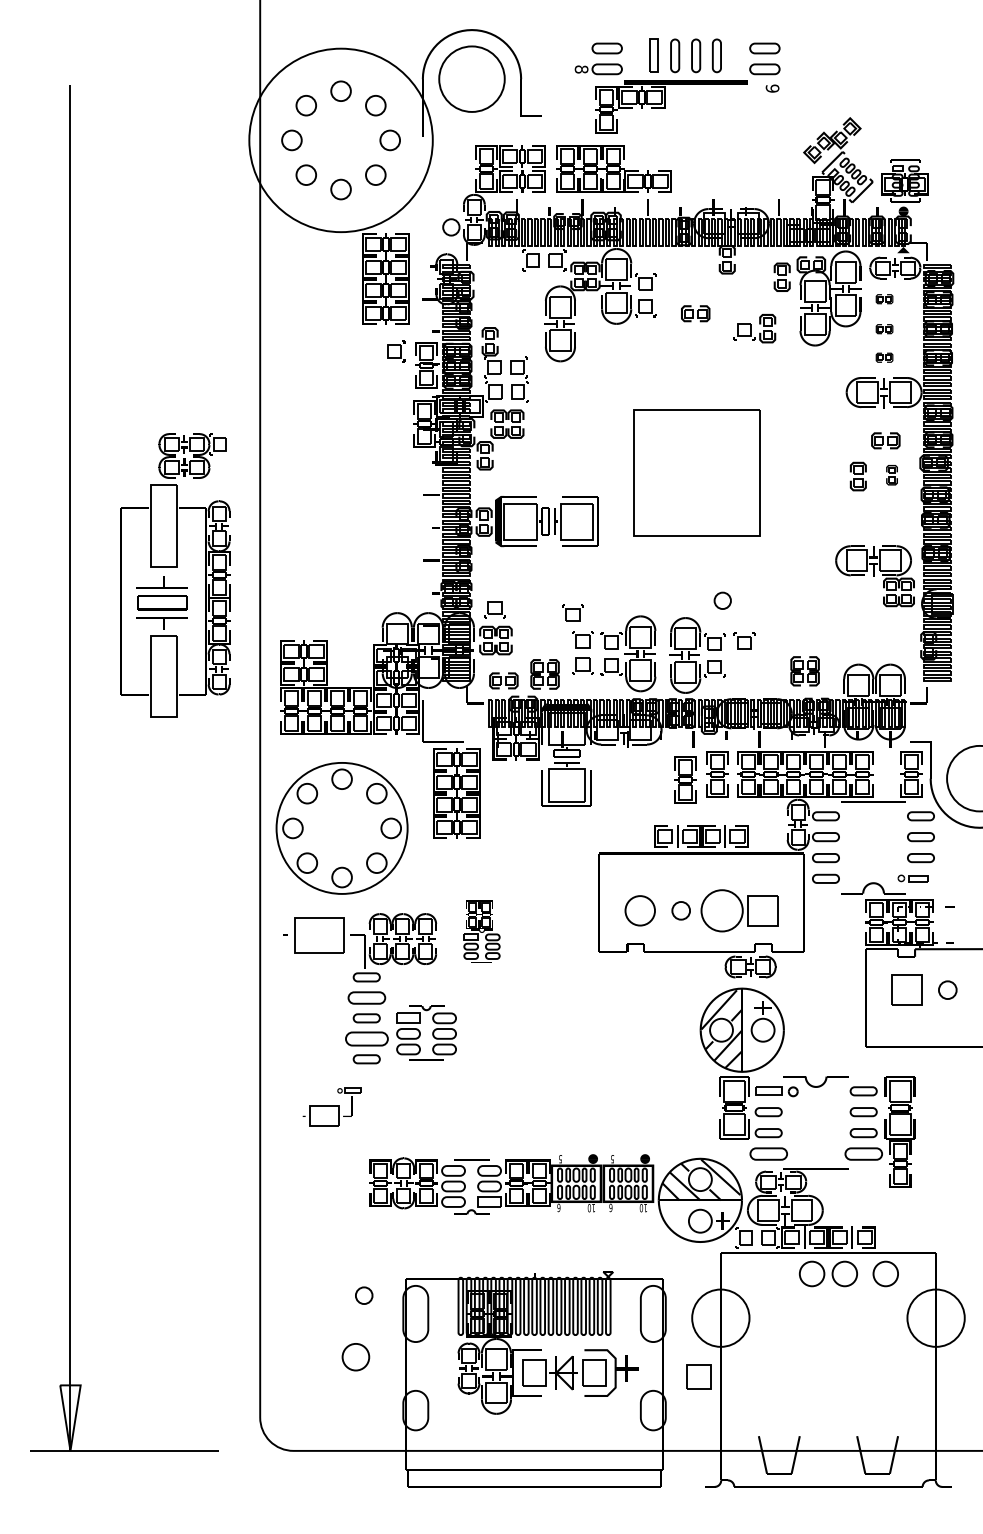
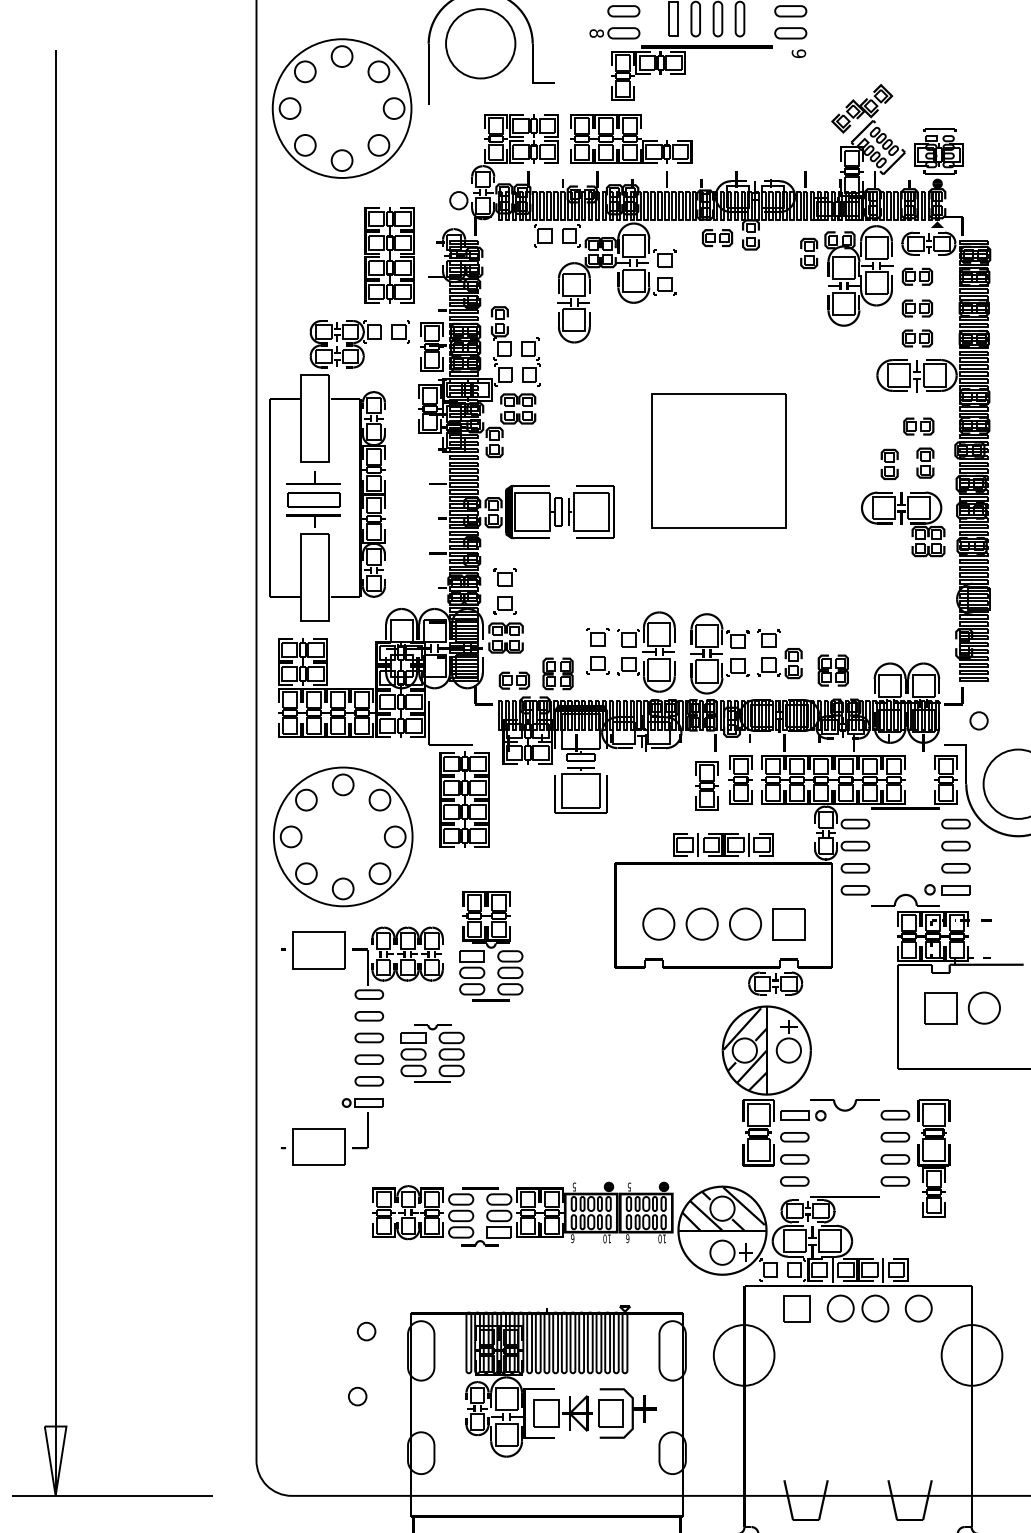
circle: (340, 139) -> (341, 107), size x0.71
part: (884, 298) -> (917, 275), size x1.67
part: (695, 313) -> (717, 237), moved
part: (754, 328) -> (779, 663), moved
part: (884, 328) -> (917, 307), size x1.67
part: (884, 357) -> (917, 338), size x1.67
part: (891, 474) -> (924, 462), size x1.43
part: (175, 567) -> (327, 462), moved
part: (874, 576) -> (902, 524), moved
circle: (722, 600) -> (978, 720), moved
part: (572, 612) -> (504, 576), moved
part: (912, 878) -> (947, 889), size x1.43
circle: (680, 910) -> (701, 923), size x1.67
circle: (721, 910) -> (744, 923), size x0.71
part: (481, 931) -> (490, 946), size x1.67
circle: (947, 989) -> (984, 1007), size x1.67
part: (366, 997) -> (369, 1015), size x0.71
part: (366, 1038) -> (369, 1059), size x0.62
part: (331, 1107) -> (331, 1132), size x1.67
part: (768, 1153) -> (794, 1181), size x0.71
part: (863, 1153) -> (895, 1181), size x0.71
circle: (355, 1356) -> (357, 1395), size x0.62
part: (698, 1376) -> (796, 1308), moved

